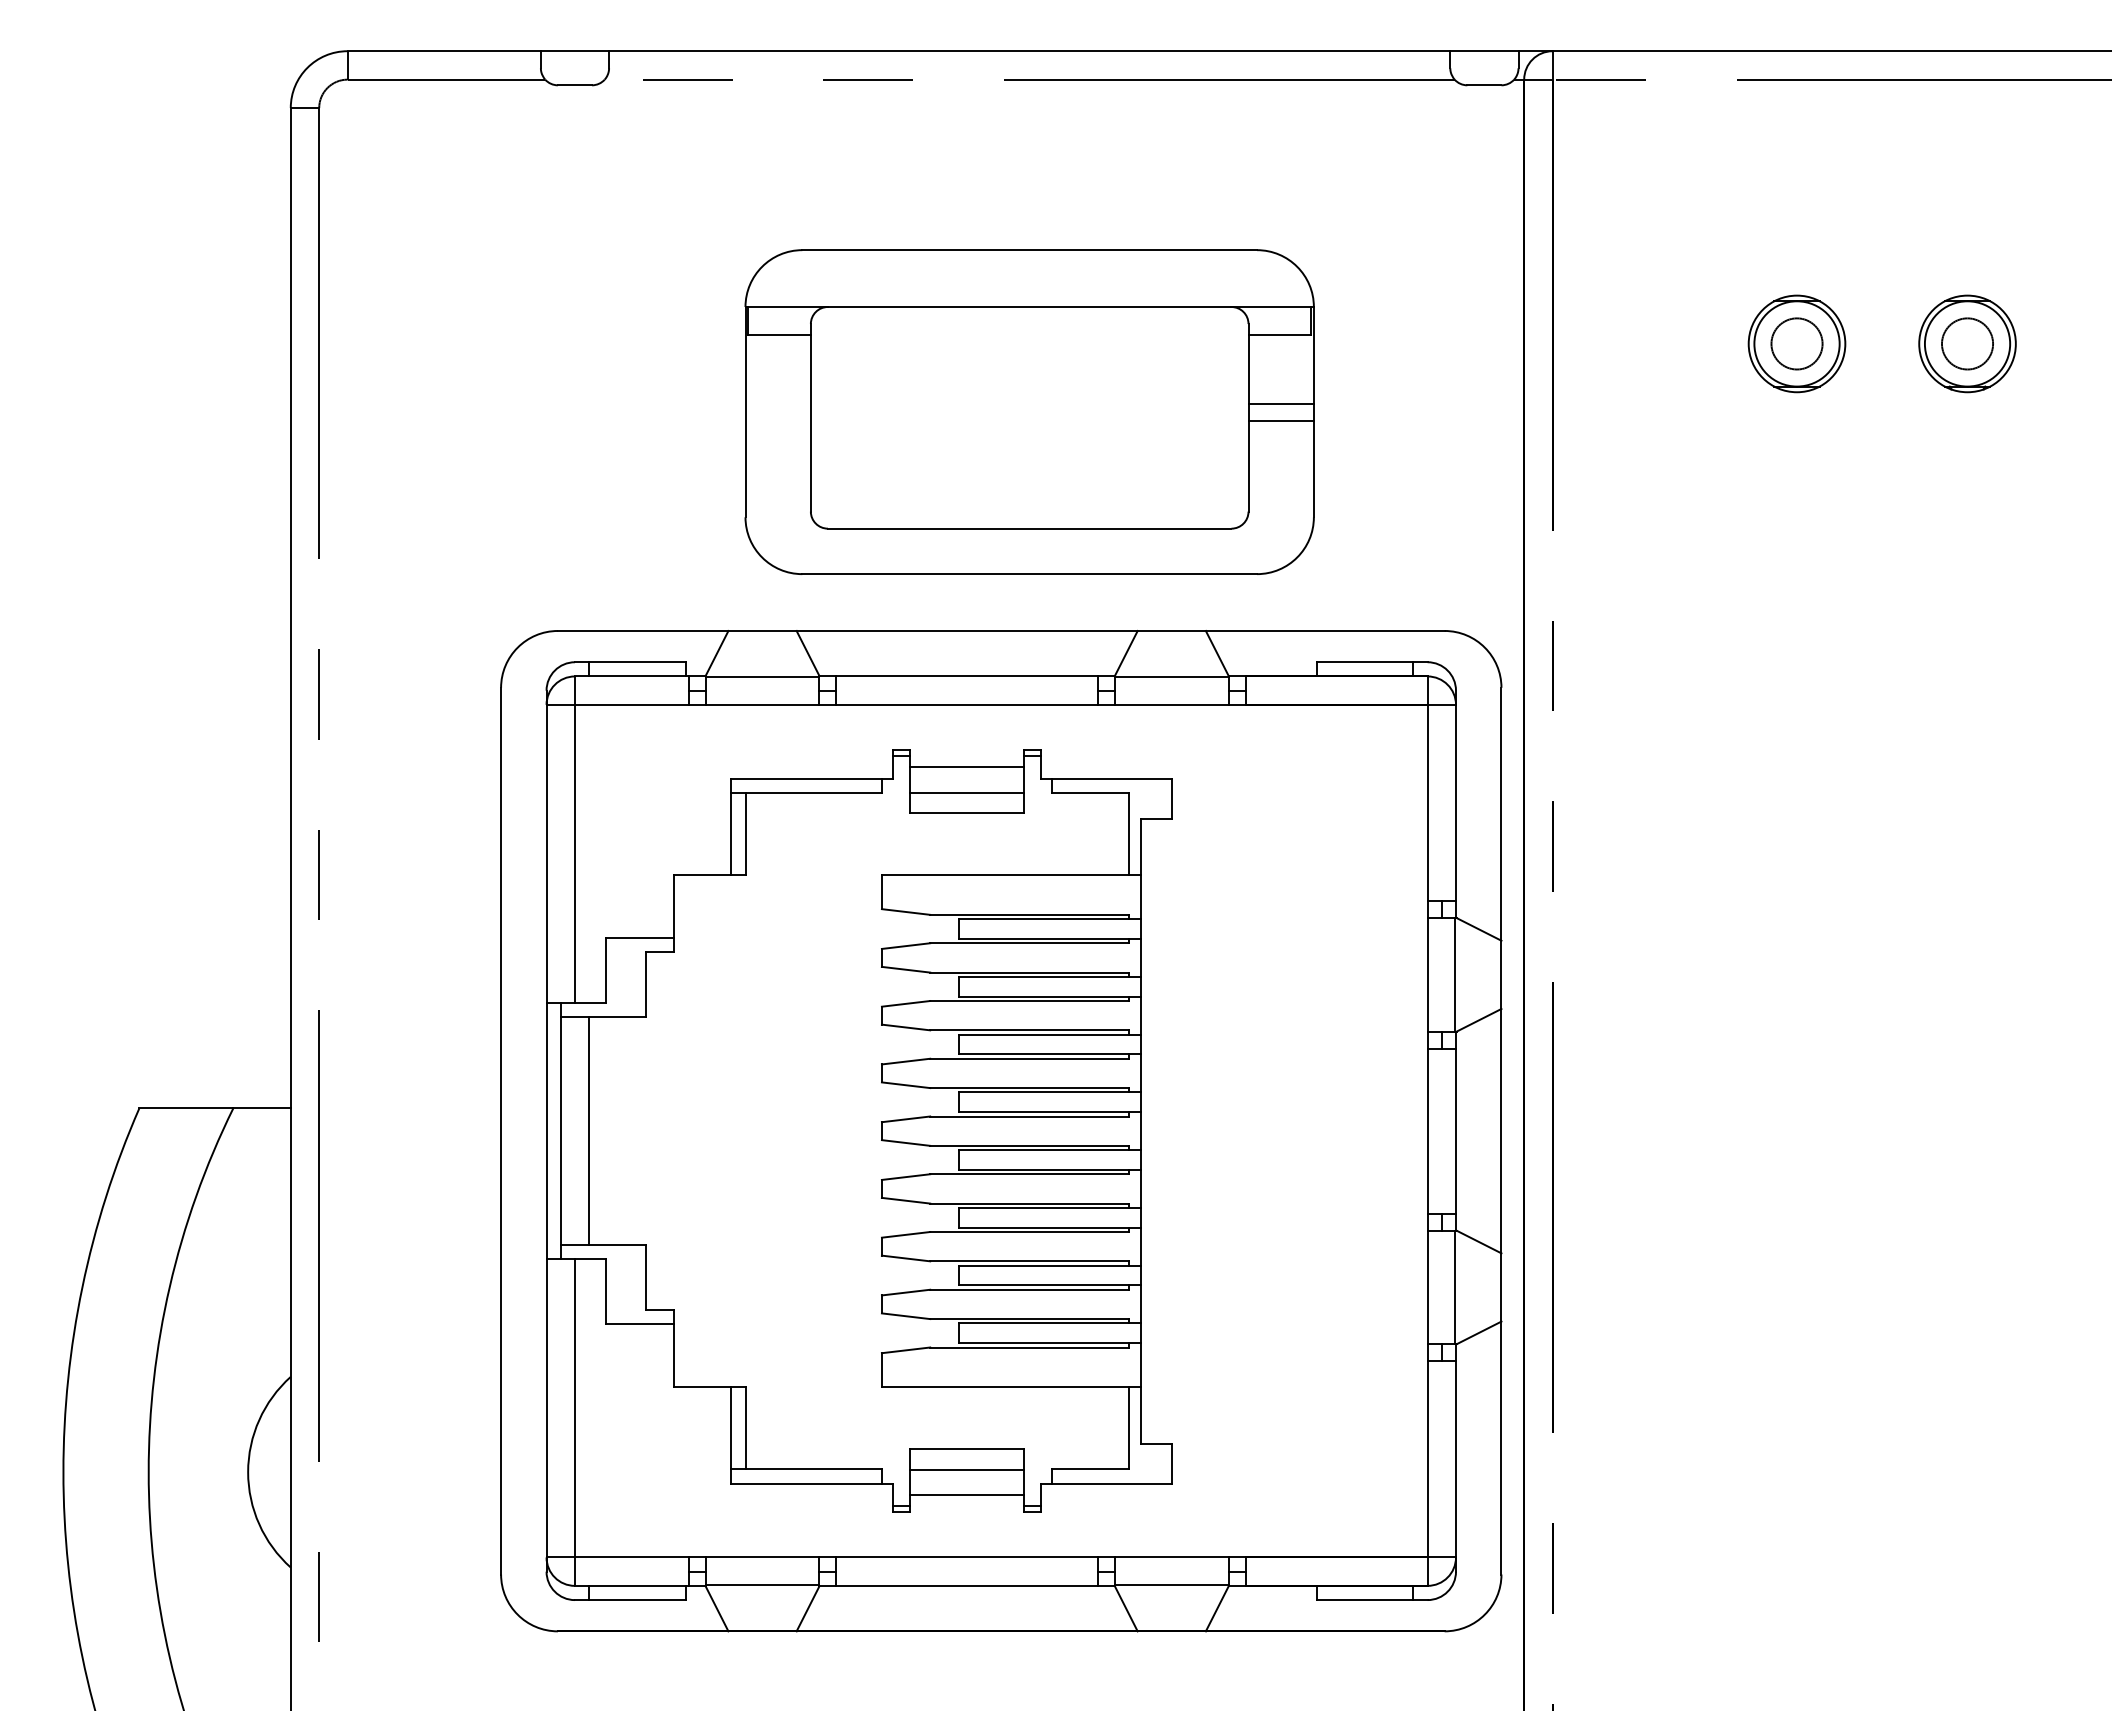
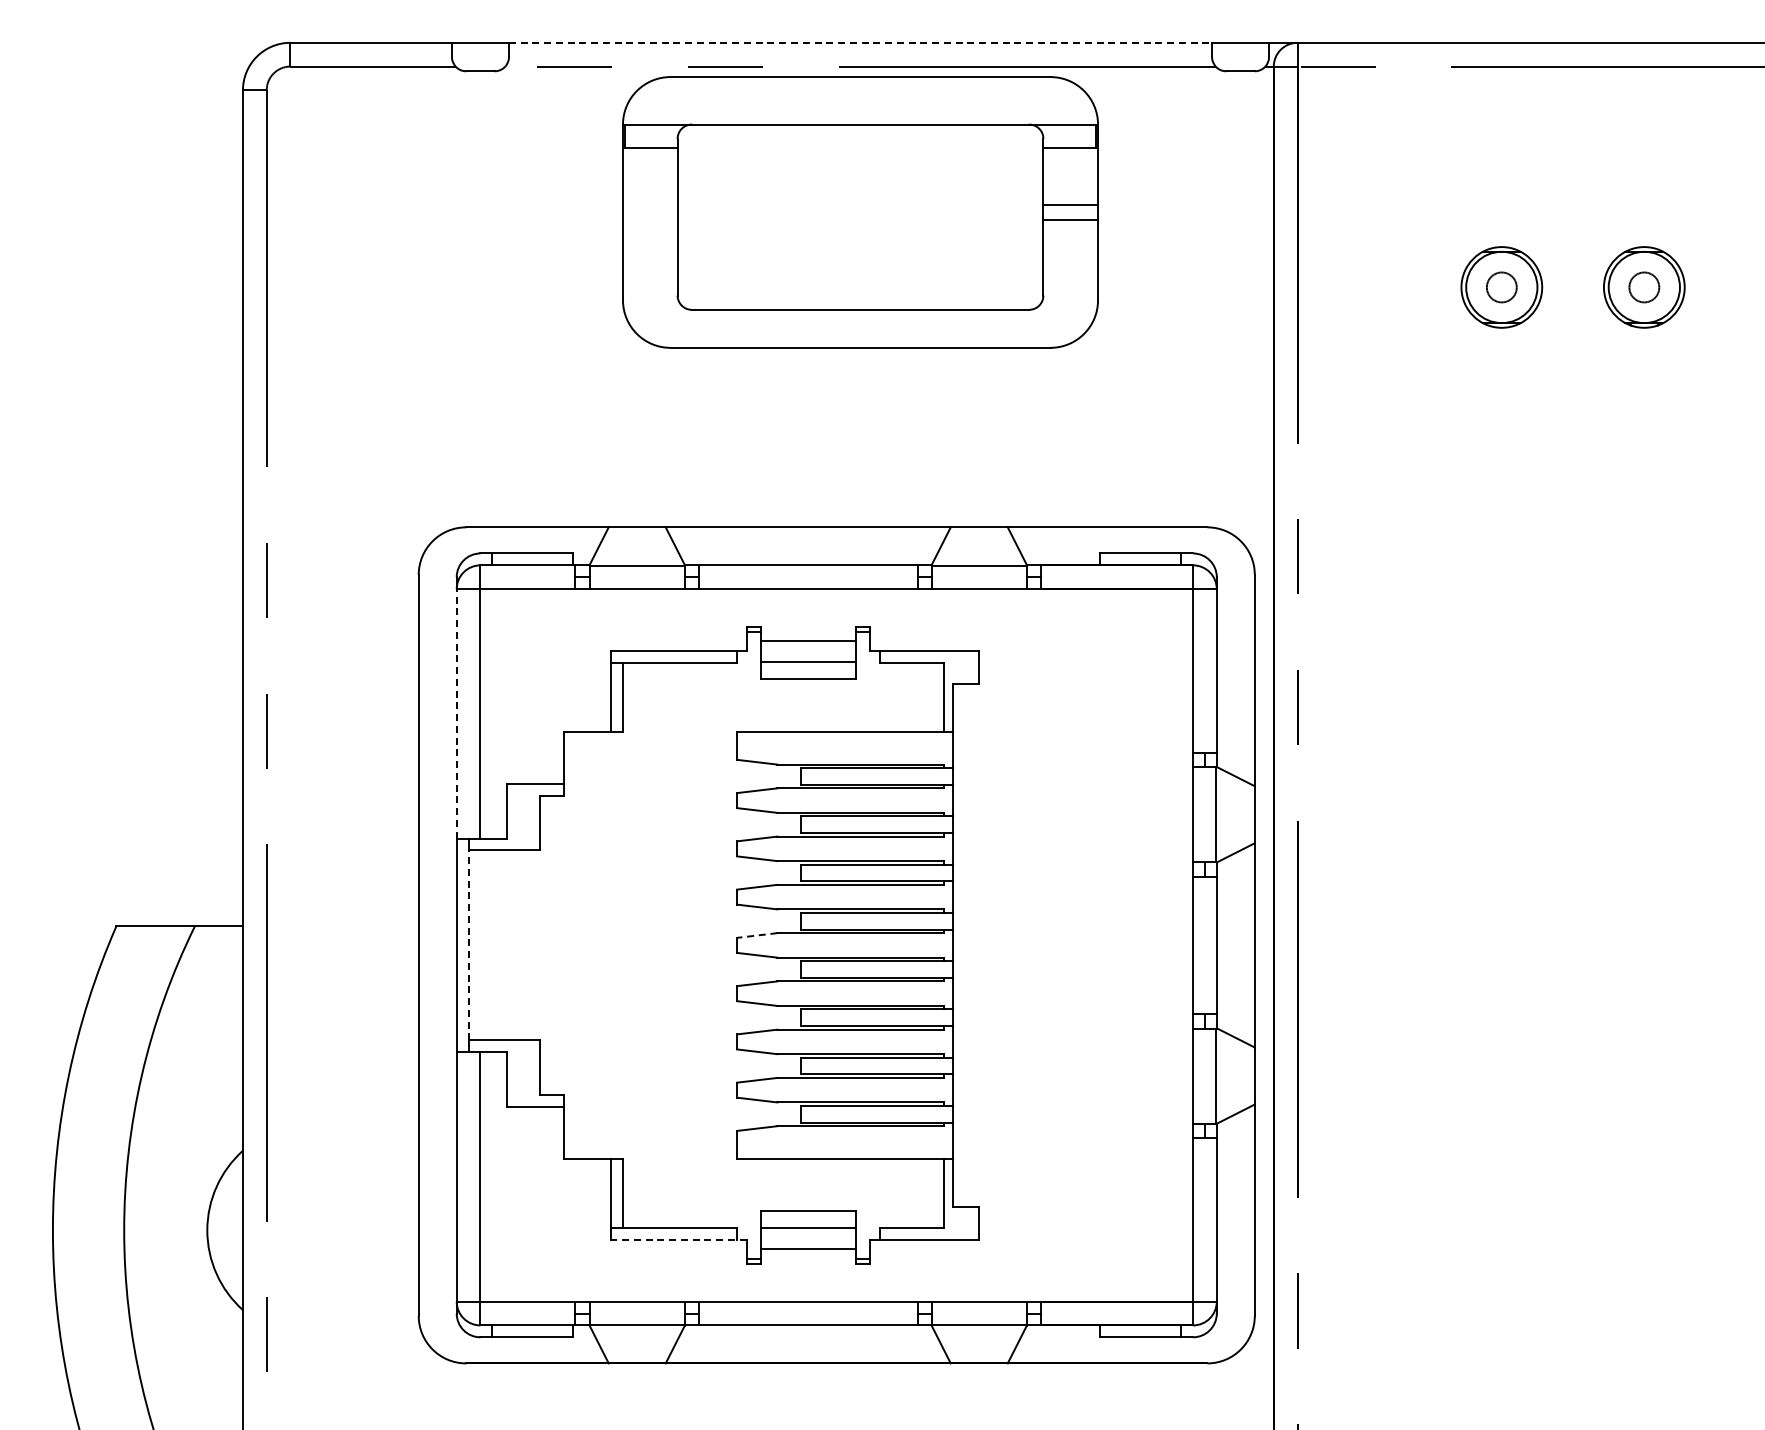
line: (1029, 50) -> (860, 42), solid -> dashed
circle: (1796, 343) -> (1501, 287), size x0.7
circle: (1966, 343) -> (1643, 287), size x0.7
part: (1029, 412) -> (860, 212), moved
line: (546, 853) -> (456, 713), solid -> dashed
line: (905, 1119) -> (756, 935), solid -> dashed
line: (560, 1130) -> (468, 944), solid -> dashed
line: (589, 1131) -> (492, 945), removed
line: (811, 1483) -> (678, 1239), solid -> dashed

